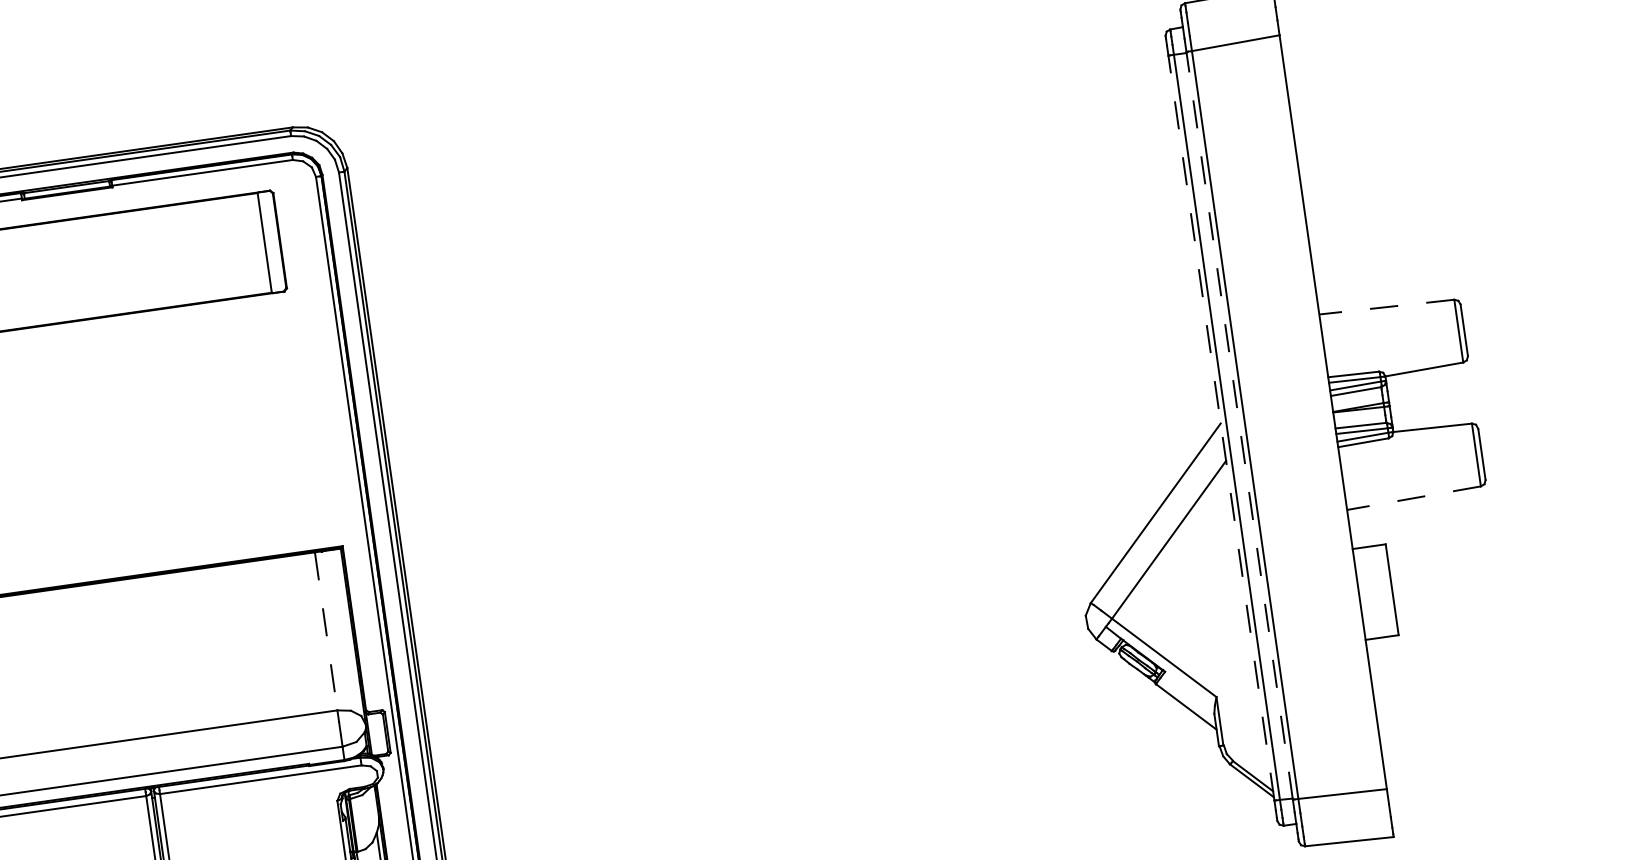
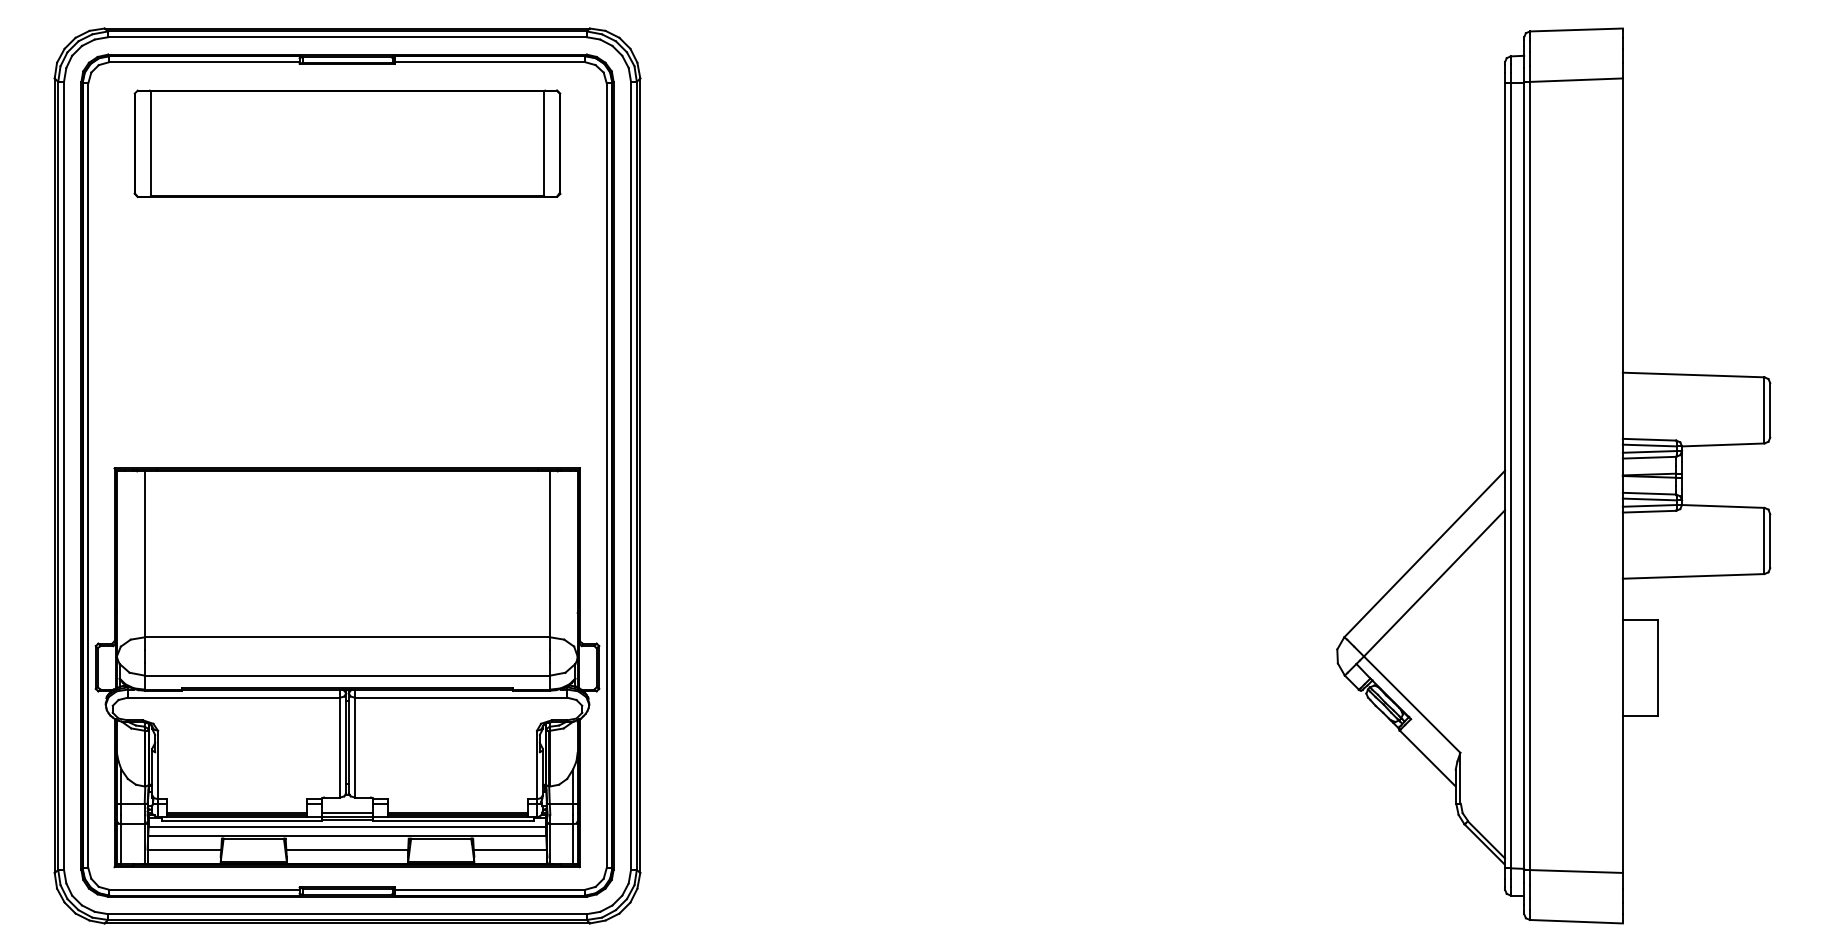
line: (1386, 307) -> (1693, 375), dashed -> solid
line: (1239, 425) -> (1524, 475), dashed -> solid
line: (1221, 427) -> (1505, 475), dashed -> solid
line: (1413, 498) -> (1693, 576), dashed -> solid
line: (326, 631) -> (550, 554), dashed -> solid

